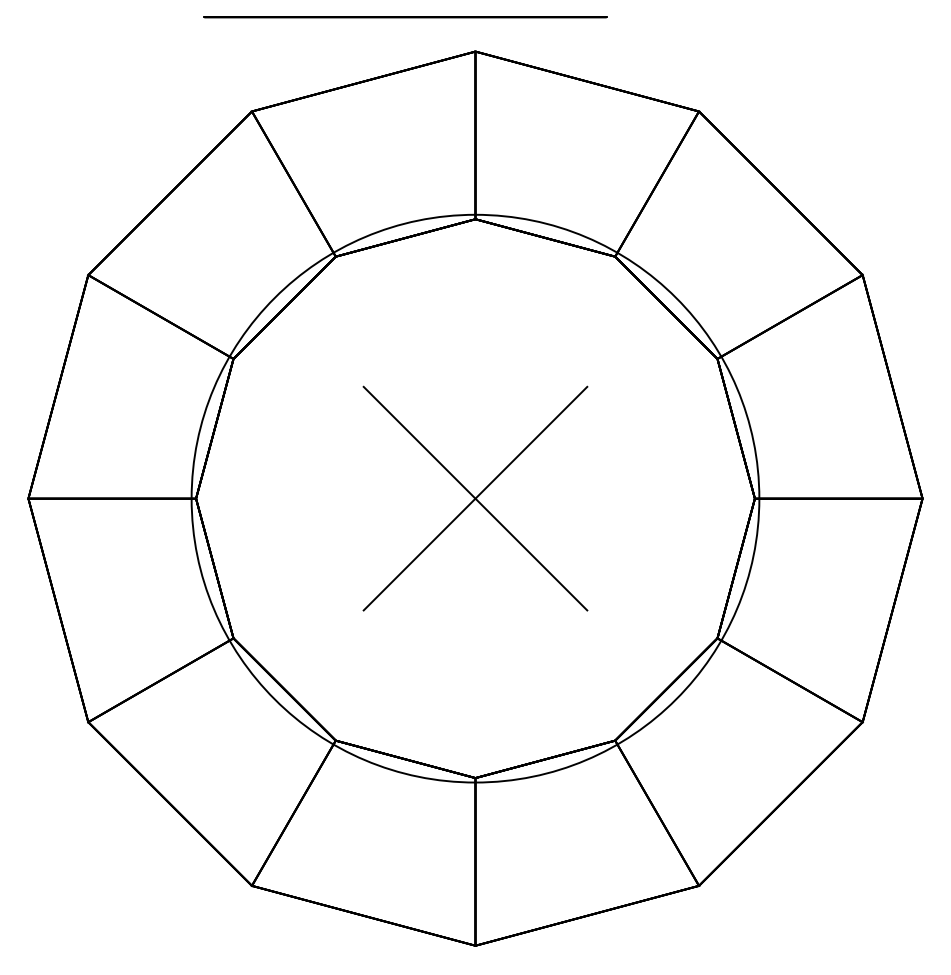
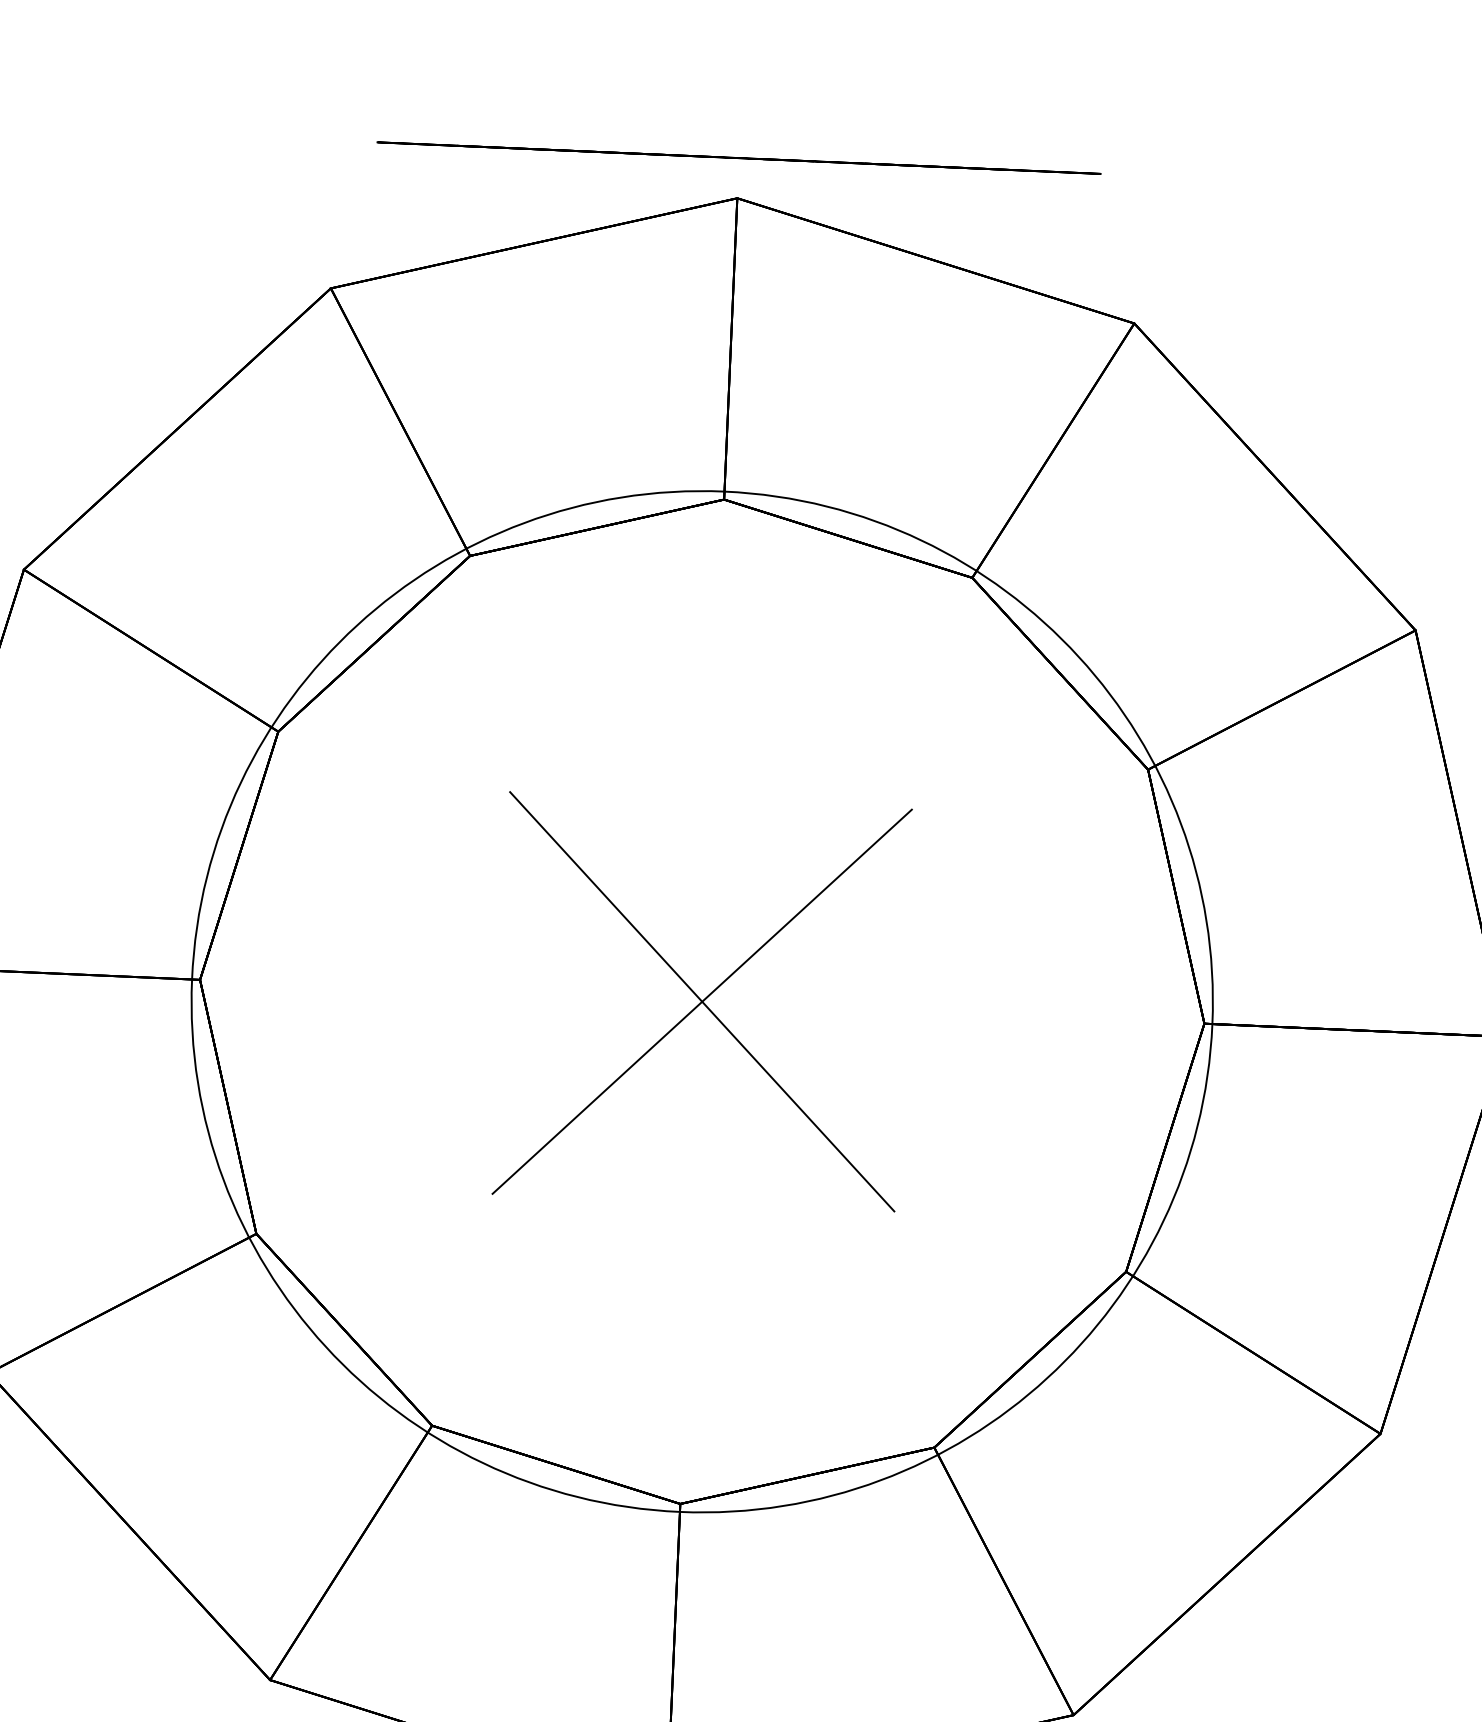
line: (405, 17) -> (739, 158), moved

